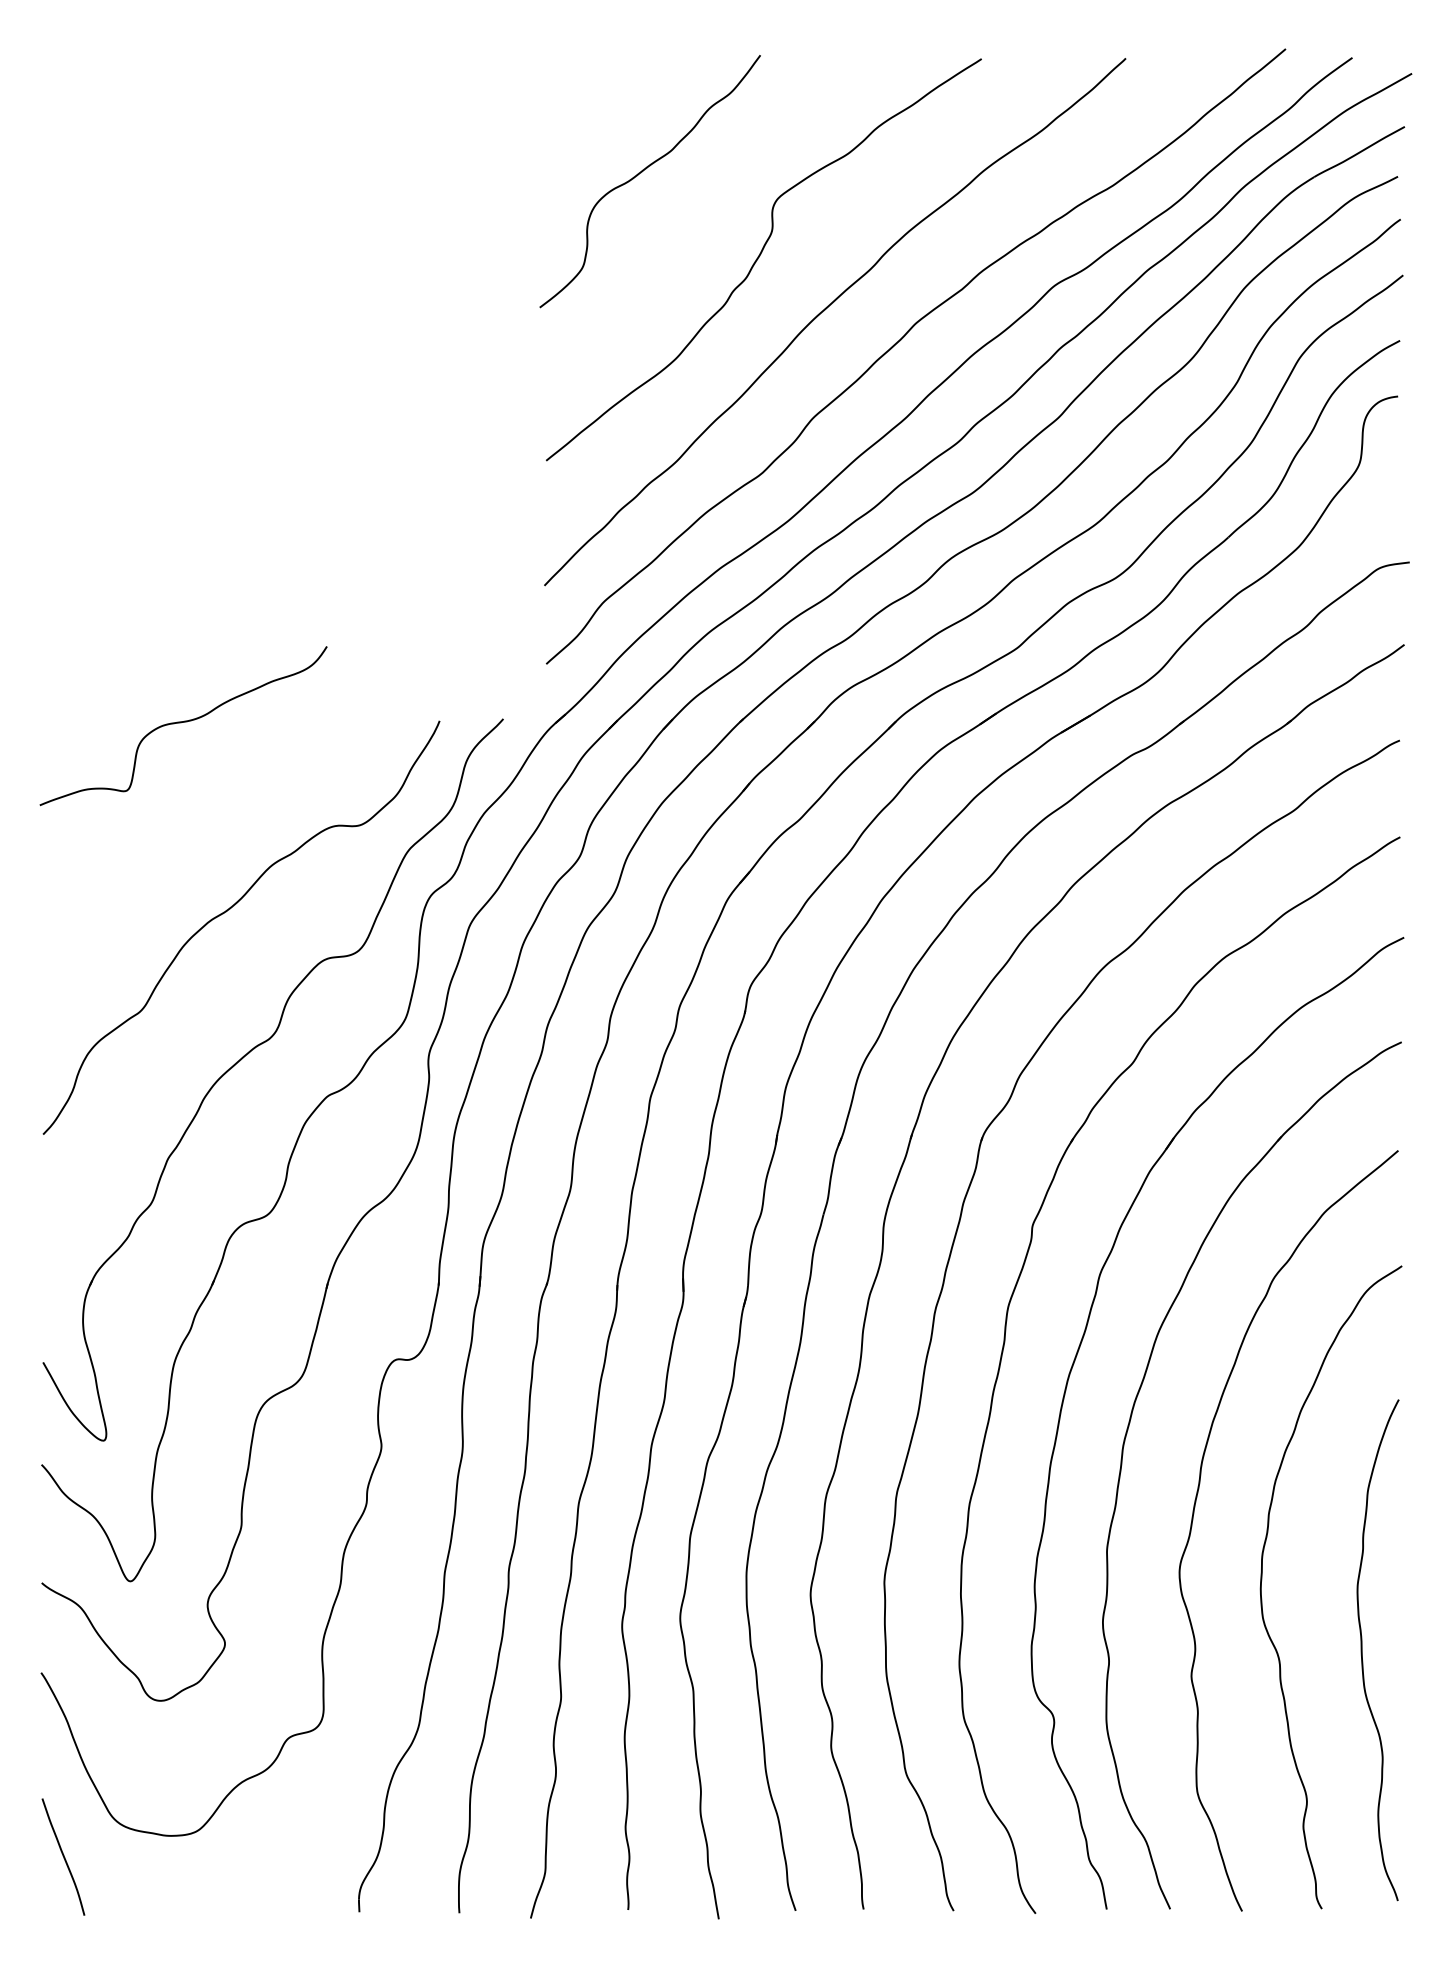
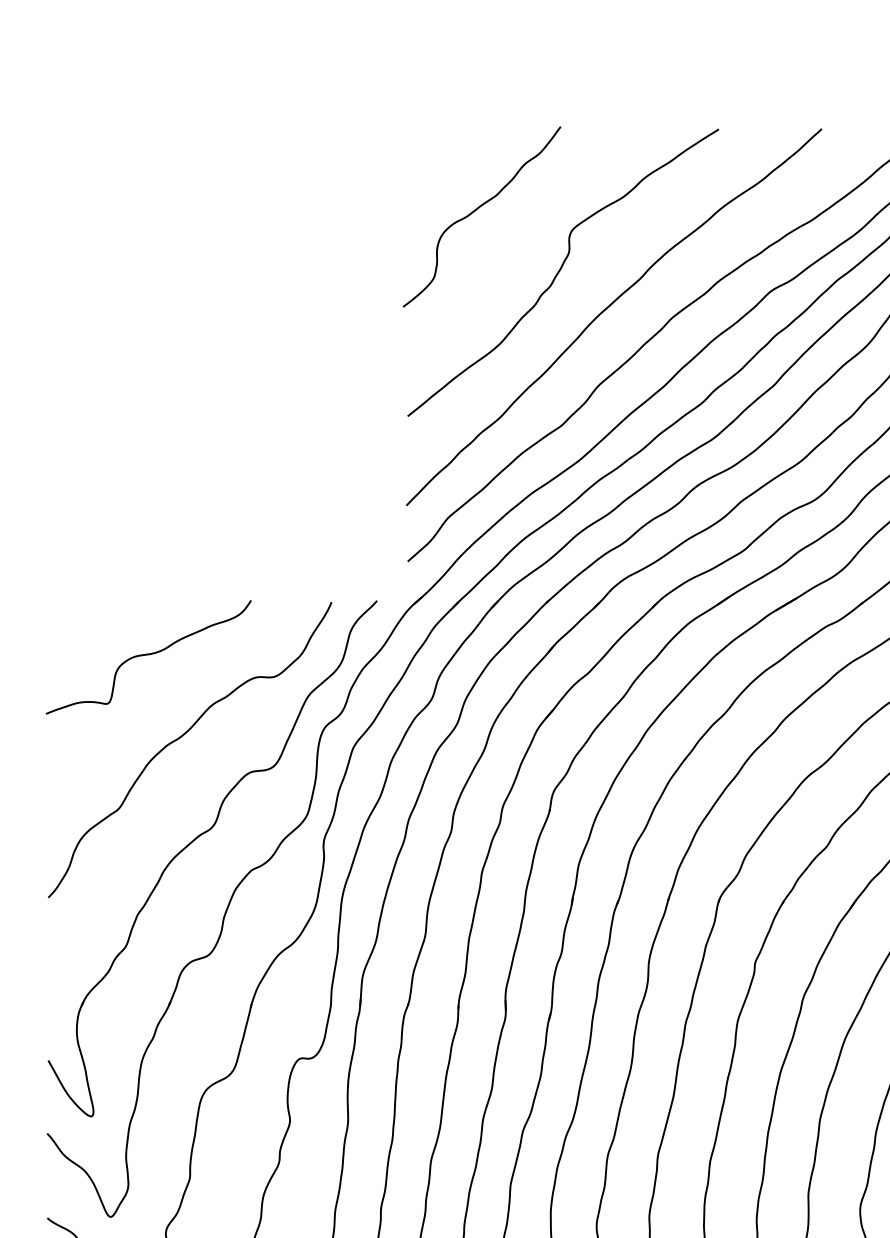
curve: (181, 723) -> (147, 655), moved

